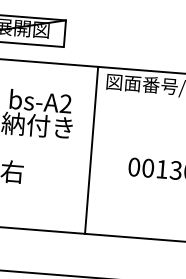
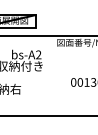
line: (91, 151) -> (52, 76), removed

